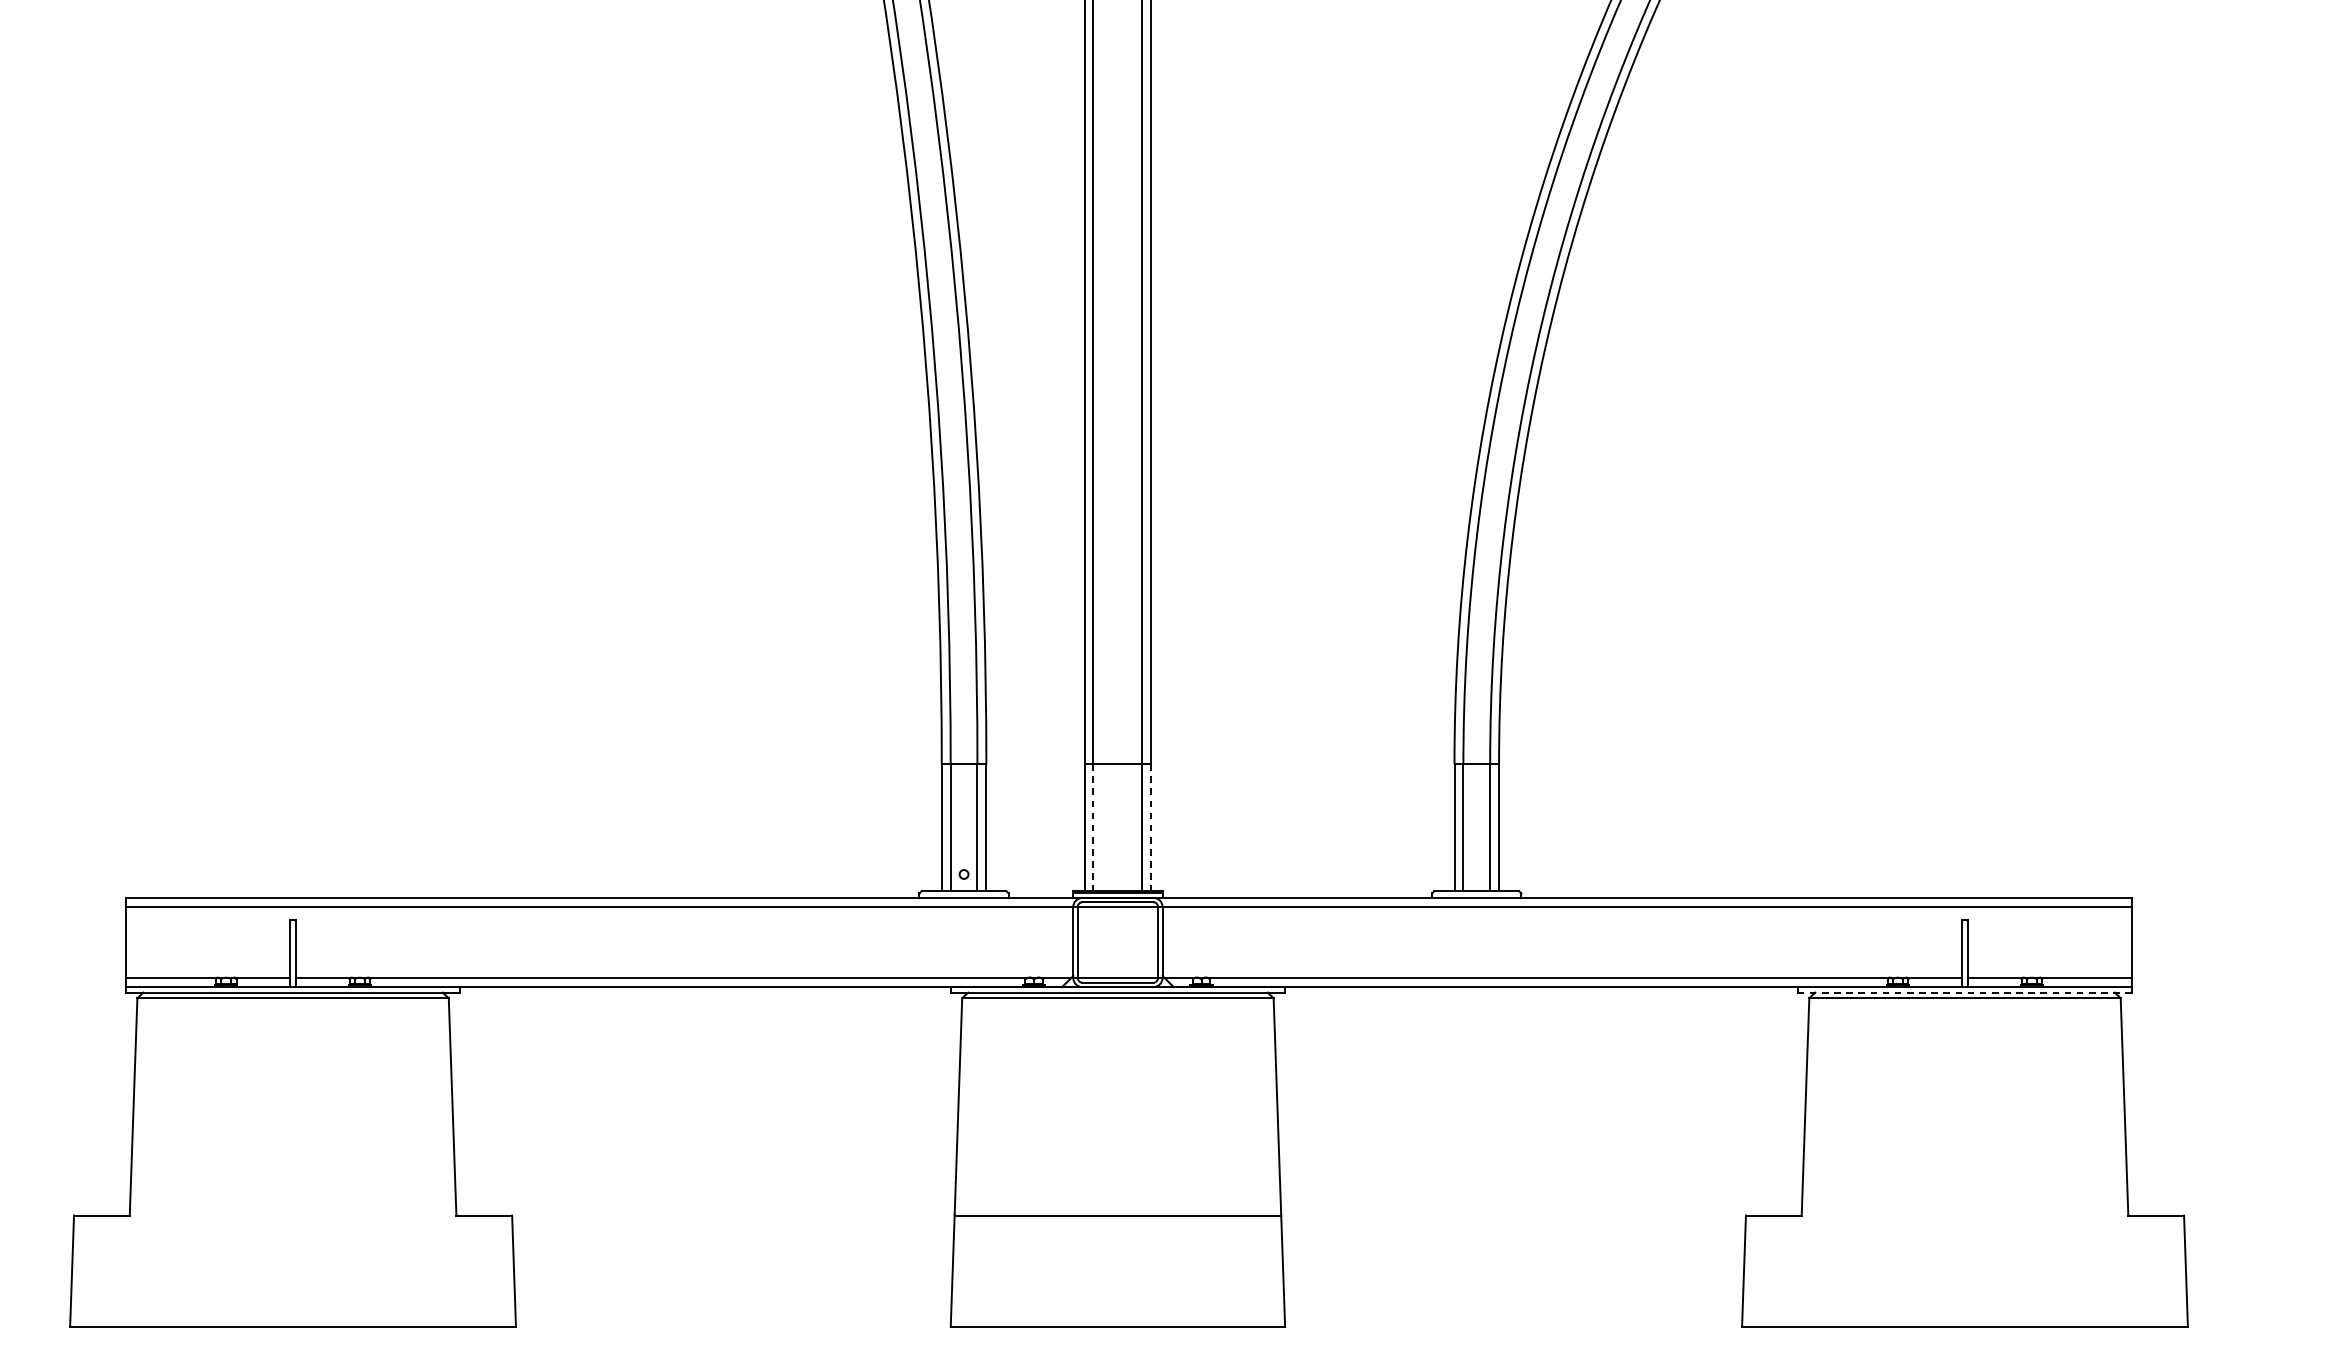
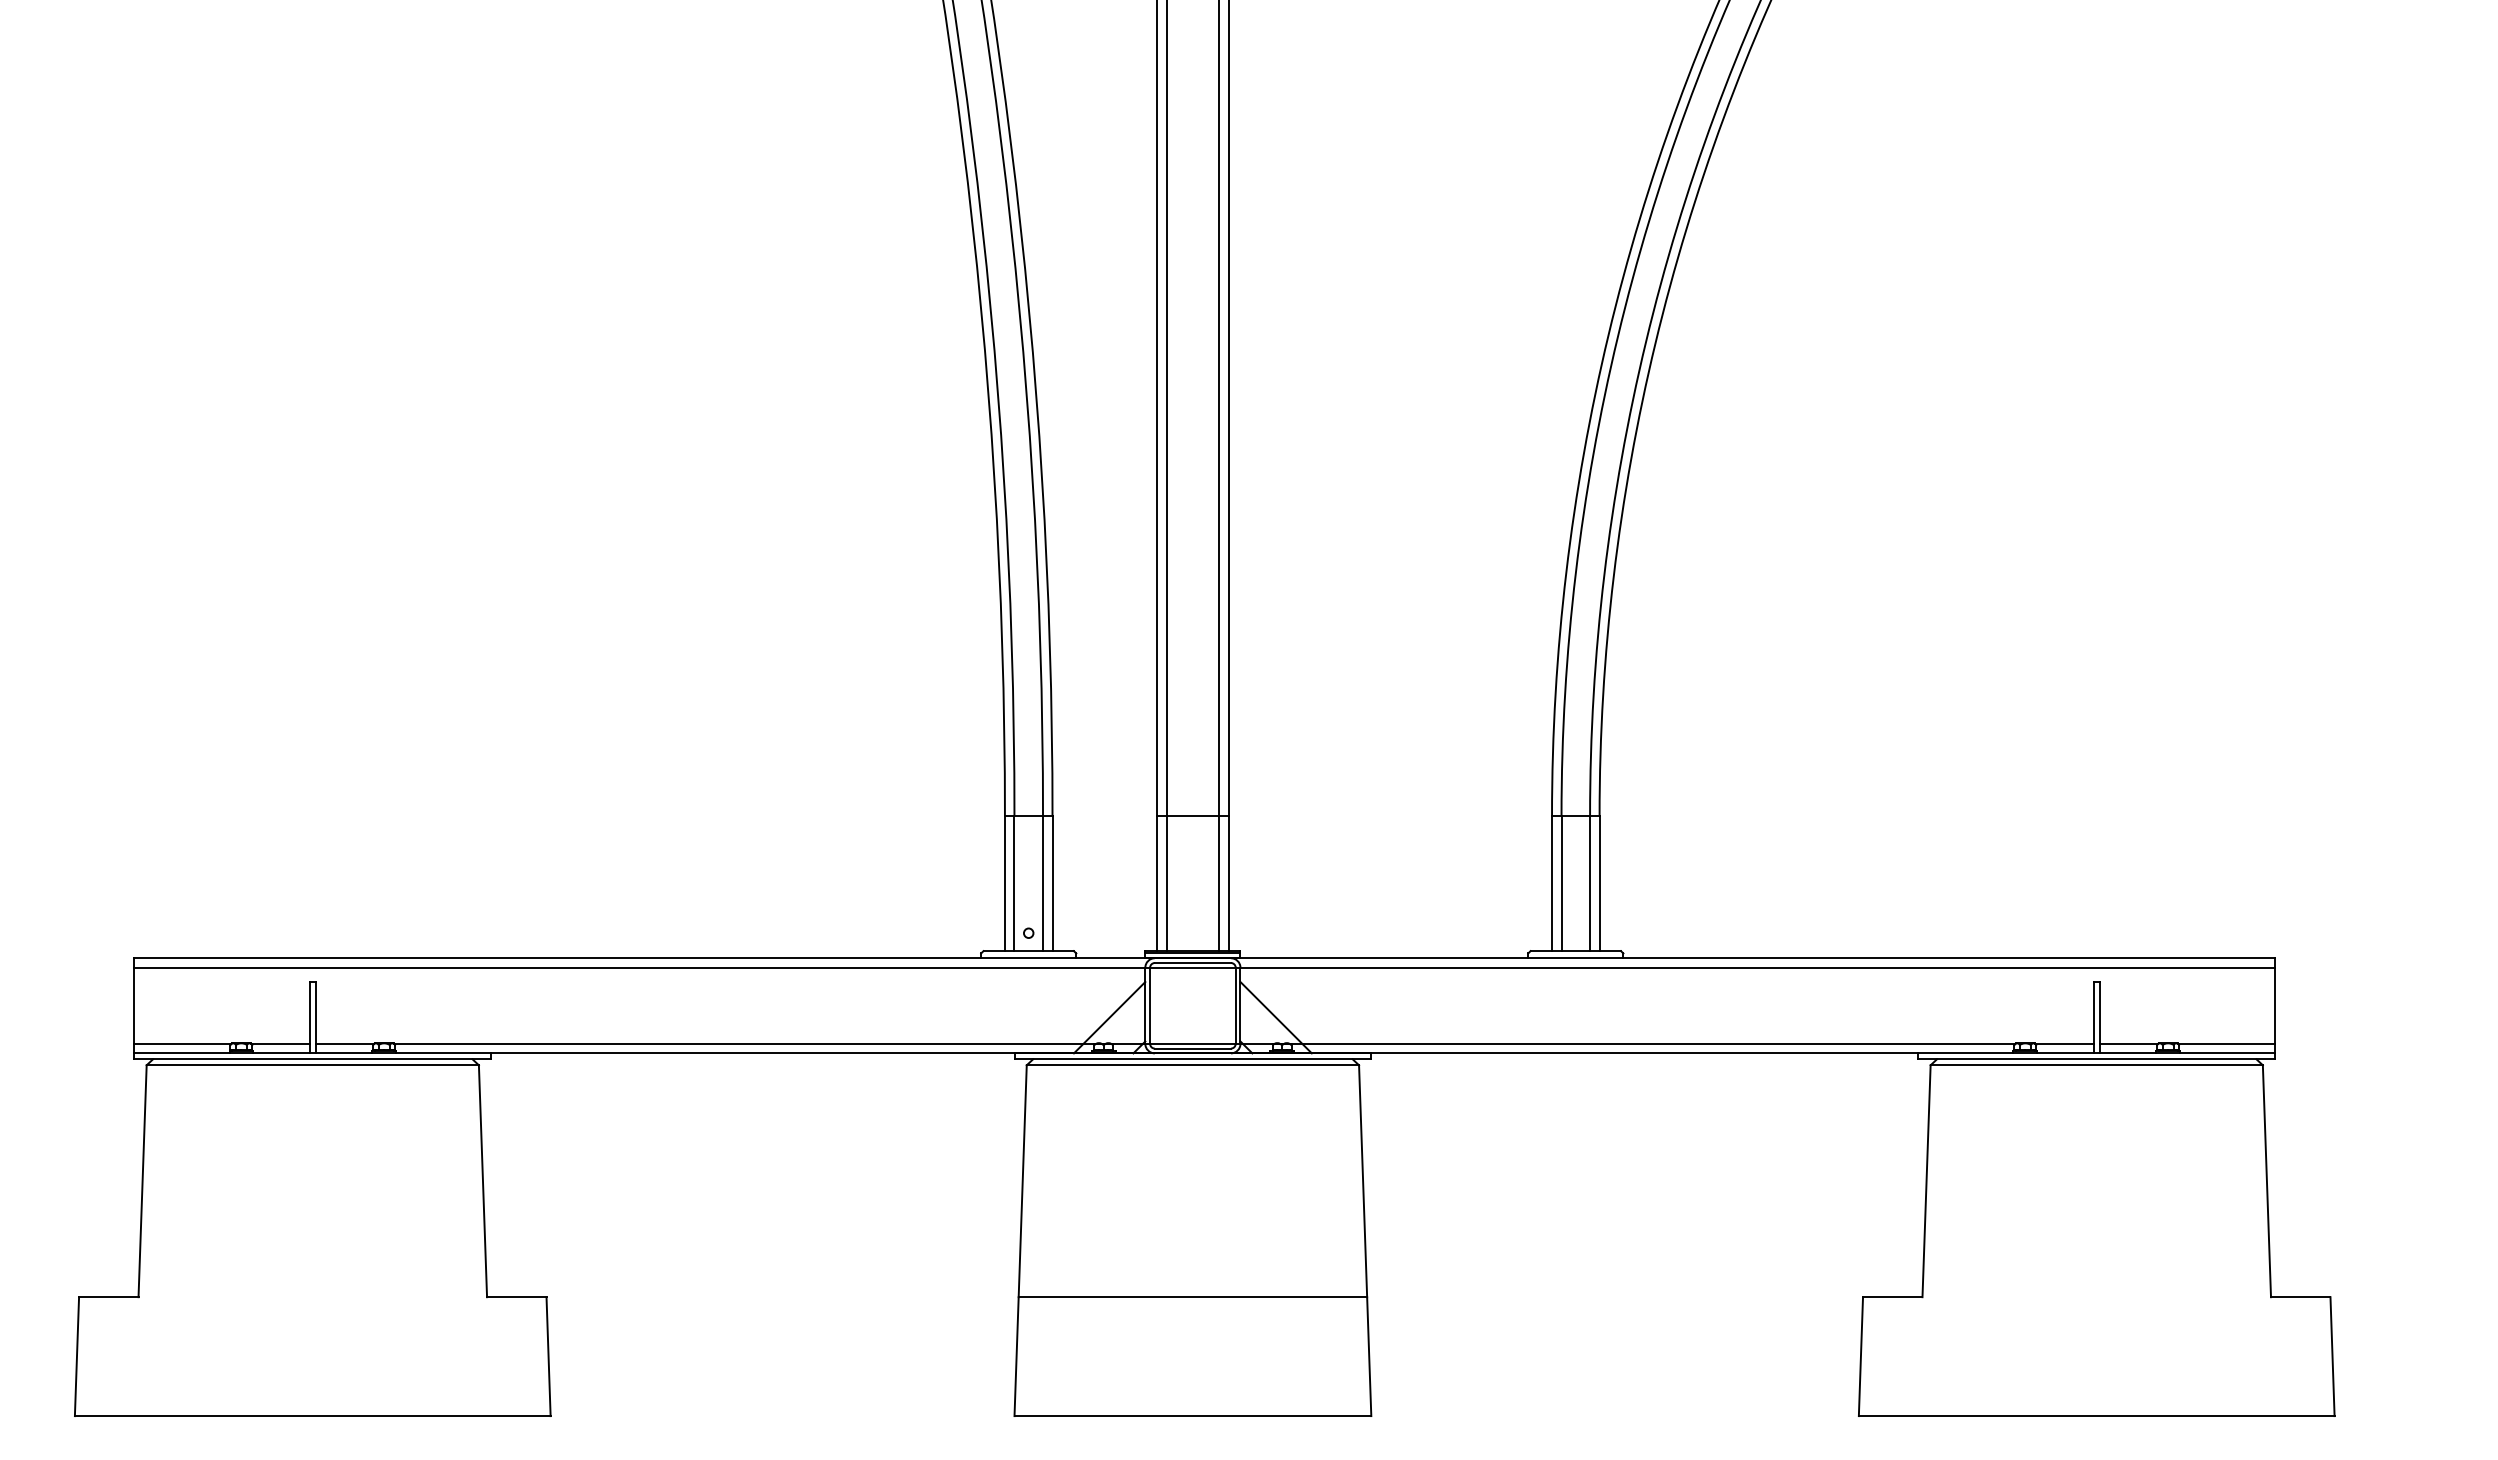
line: (1093, 827) -> (1166, 883), dashed -> solid
line: (1151, 827) -> (1228, 883), dashed -> solid
line: (1039, 953) -> (1109, 1017), added
line: (1195, 953) -> (1275, 1017), added
line: (1965, 992) -> (2097, 1059), dashed -> solid

